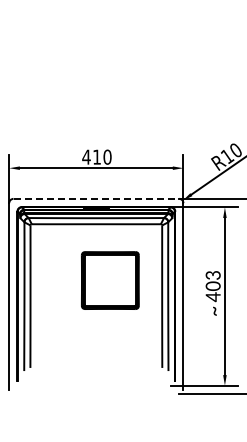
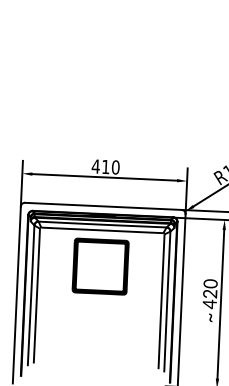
line: (96, 198) -> (103, 206), dashed -> solid
part: (110, 280) -> (100, 266), moved
text: (213, 280) -> (210, 288), 403 -> 420

